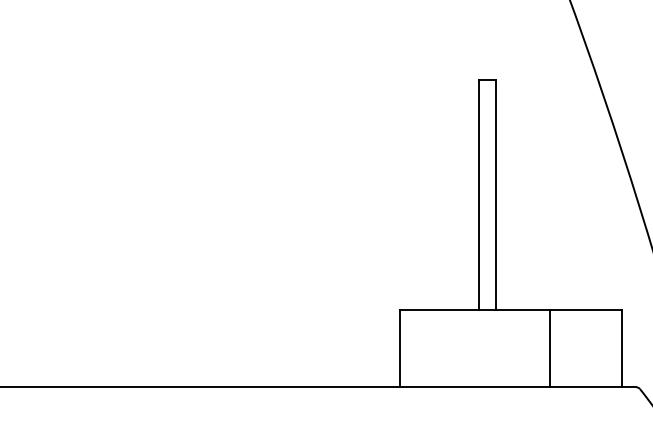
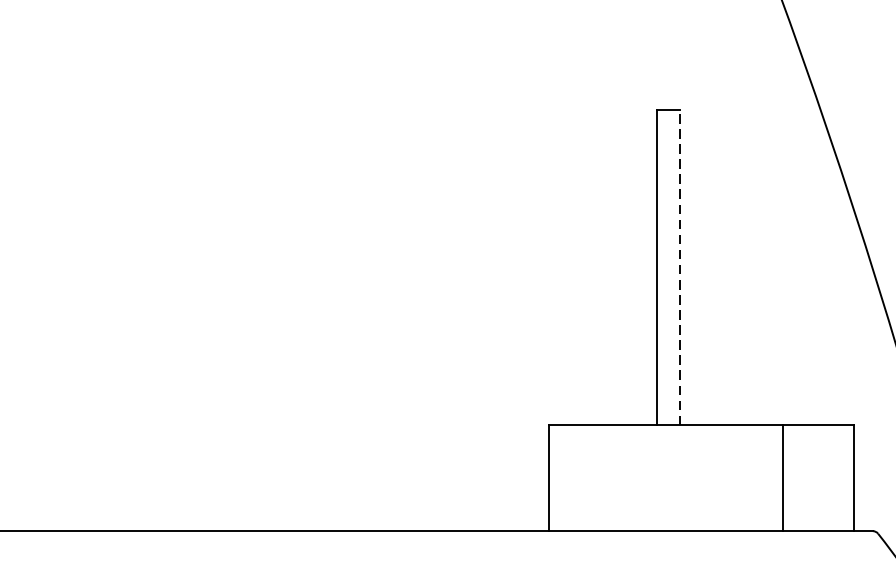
line: (495, 195) -> (679, 268), solid -> dashed
line: (549, 348) -> (782, 477), moved

